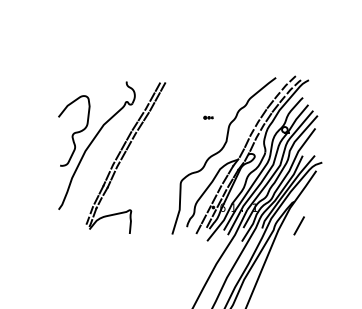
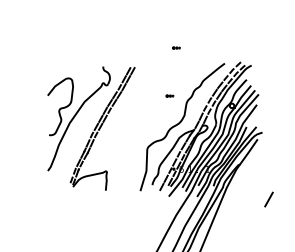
part: (216, 58) -> (176, 47), added
line: (298, 225) -> (268, 199), moved

